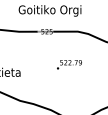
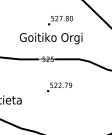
text: (69, 64) -> (59, 87), moved

